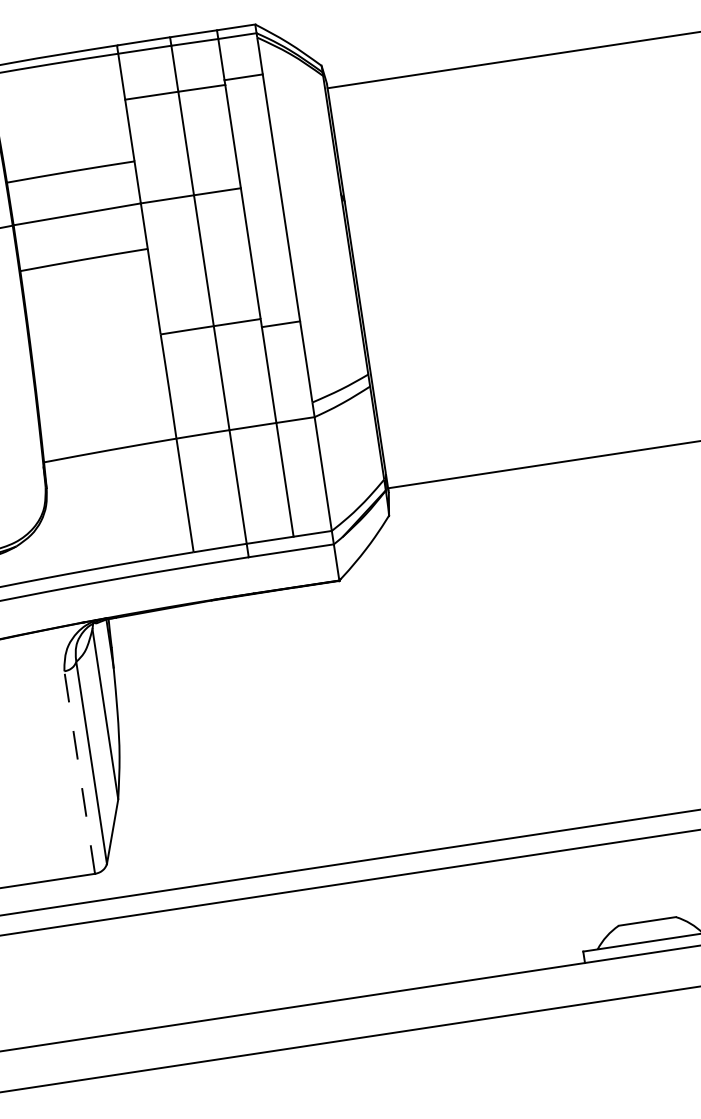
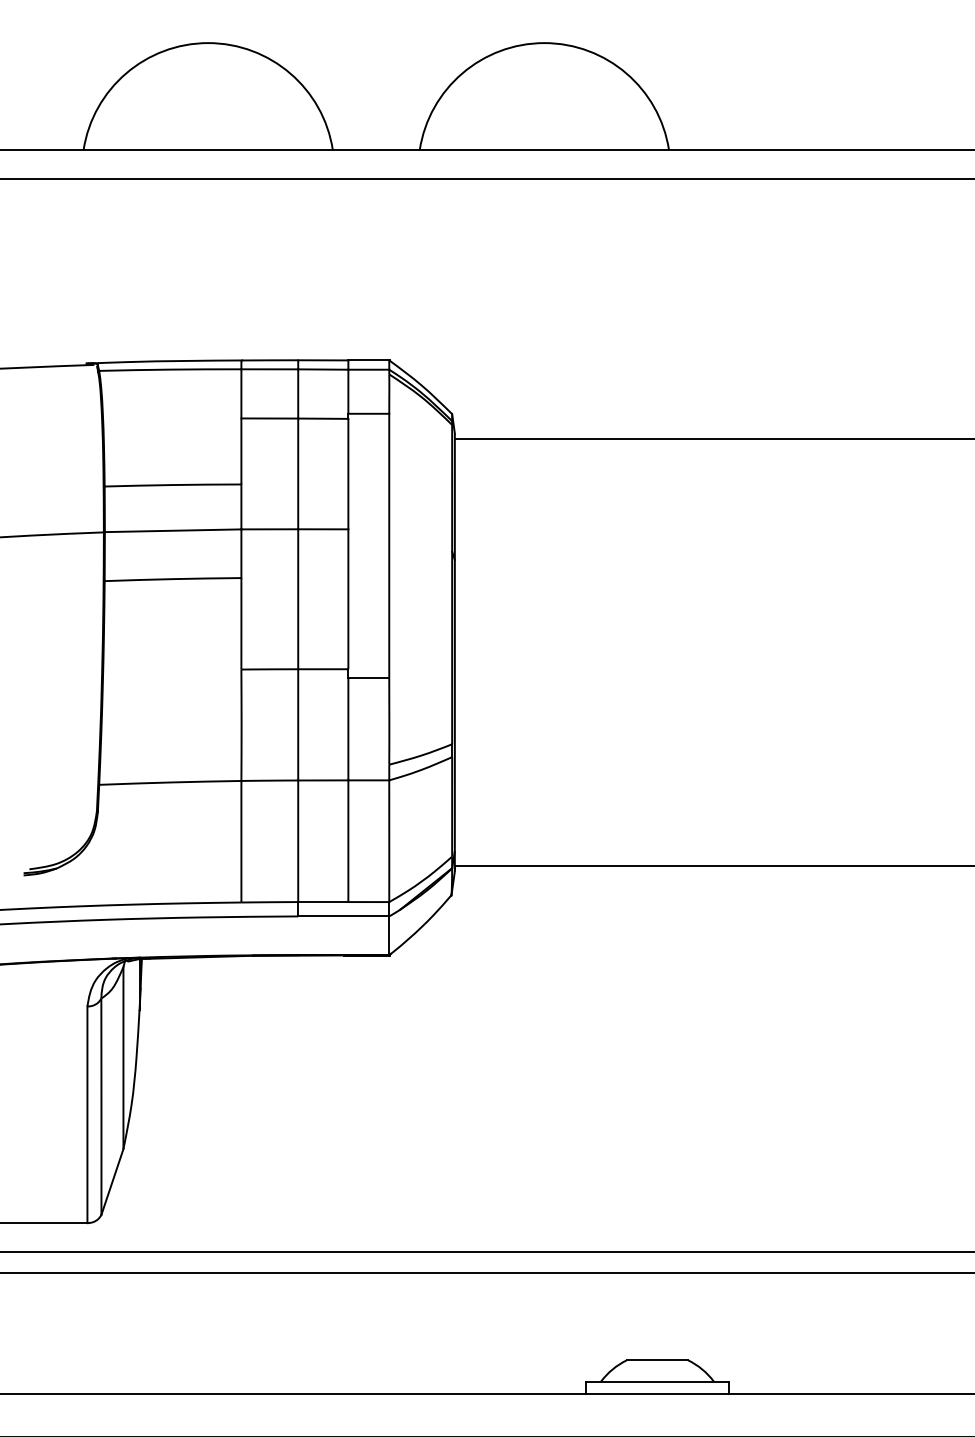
line: (79, 772) -> (87, 1114), dashed -> solid

